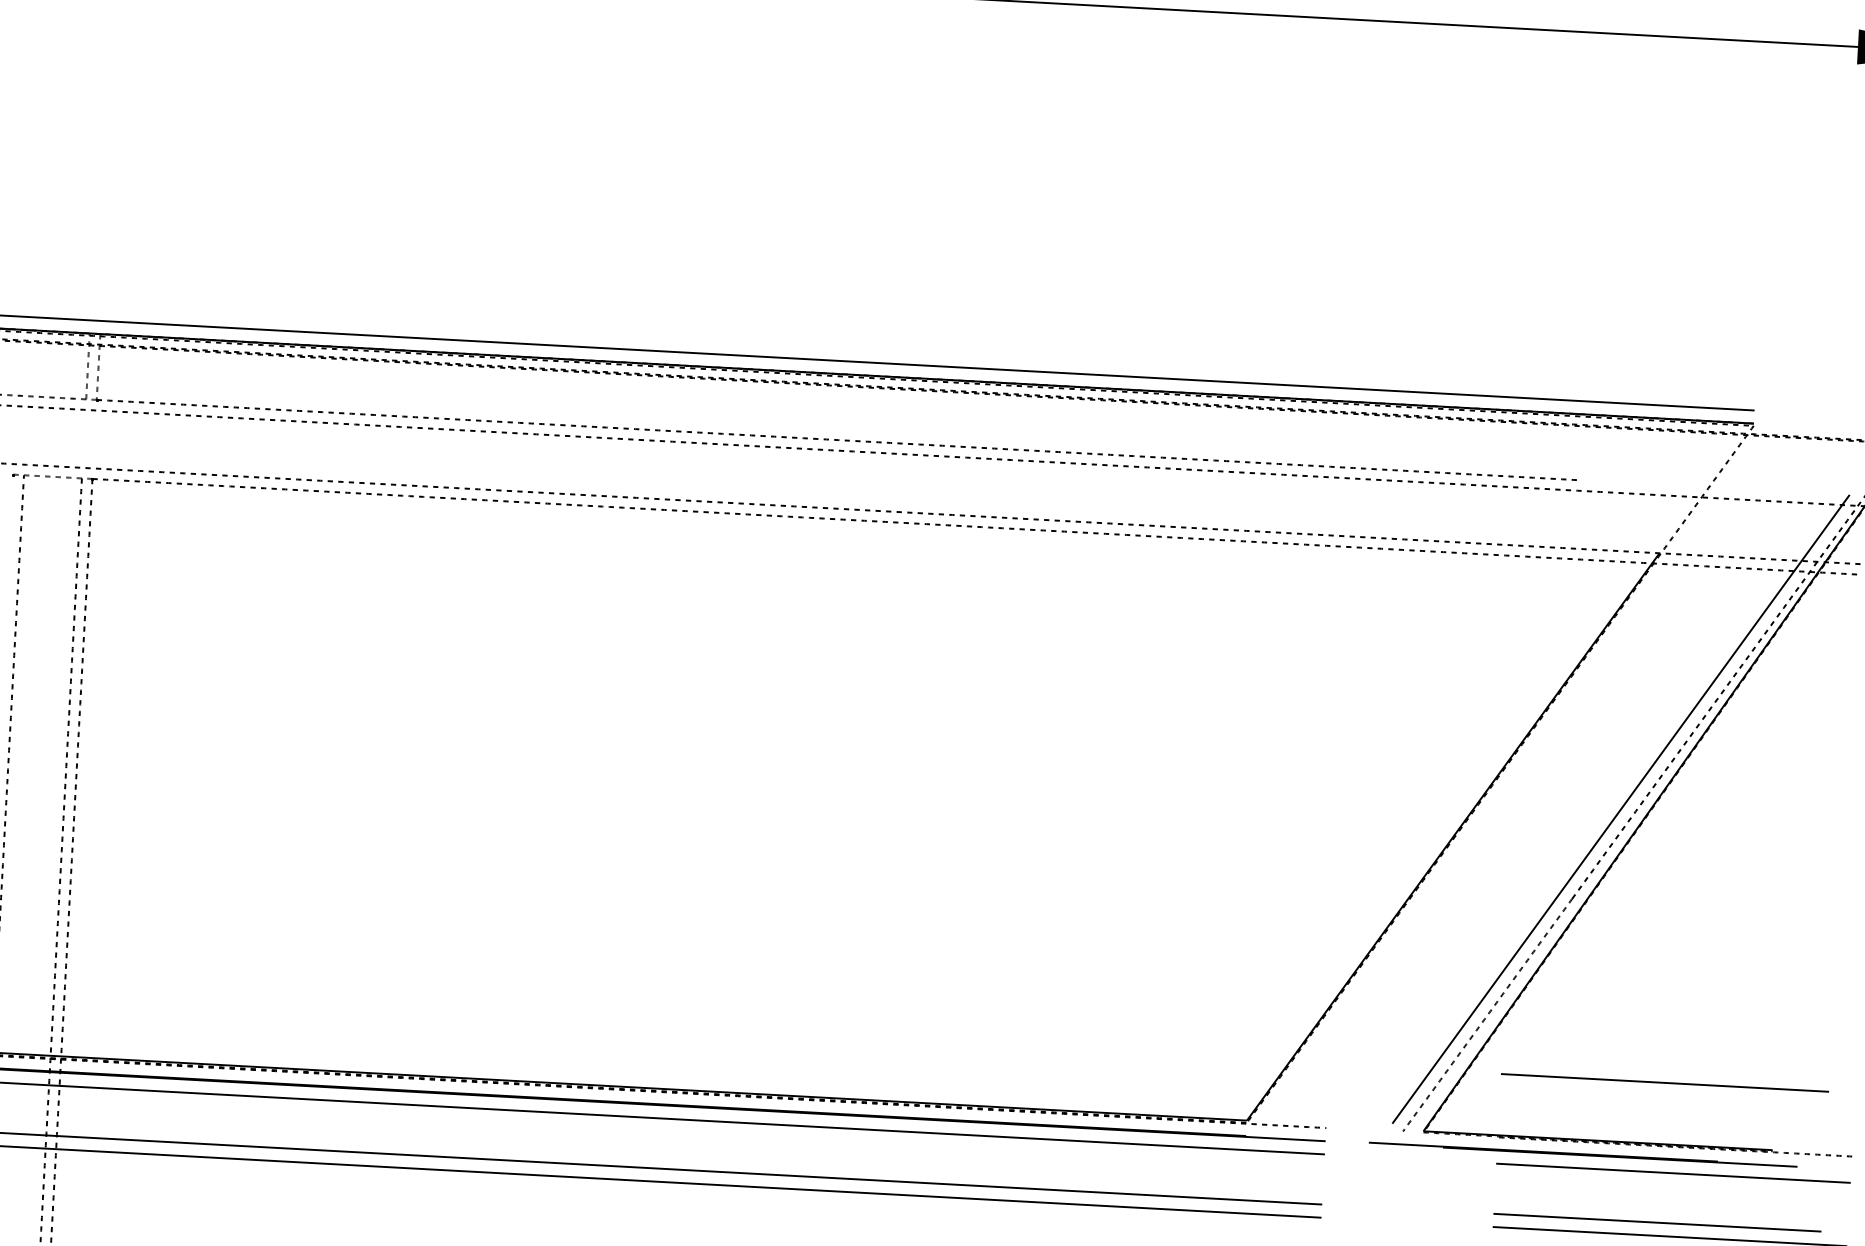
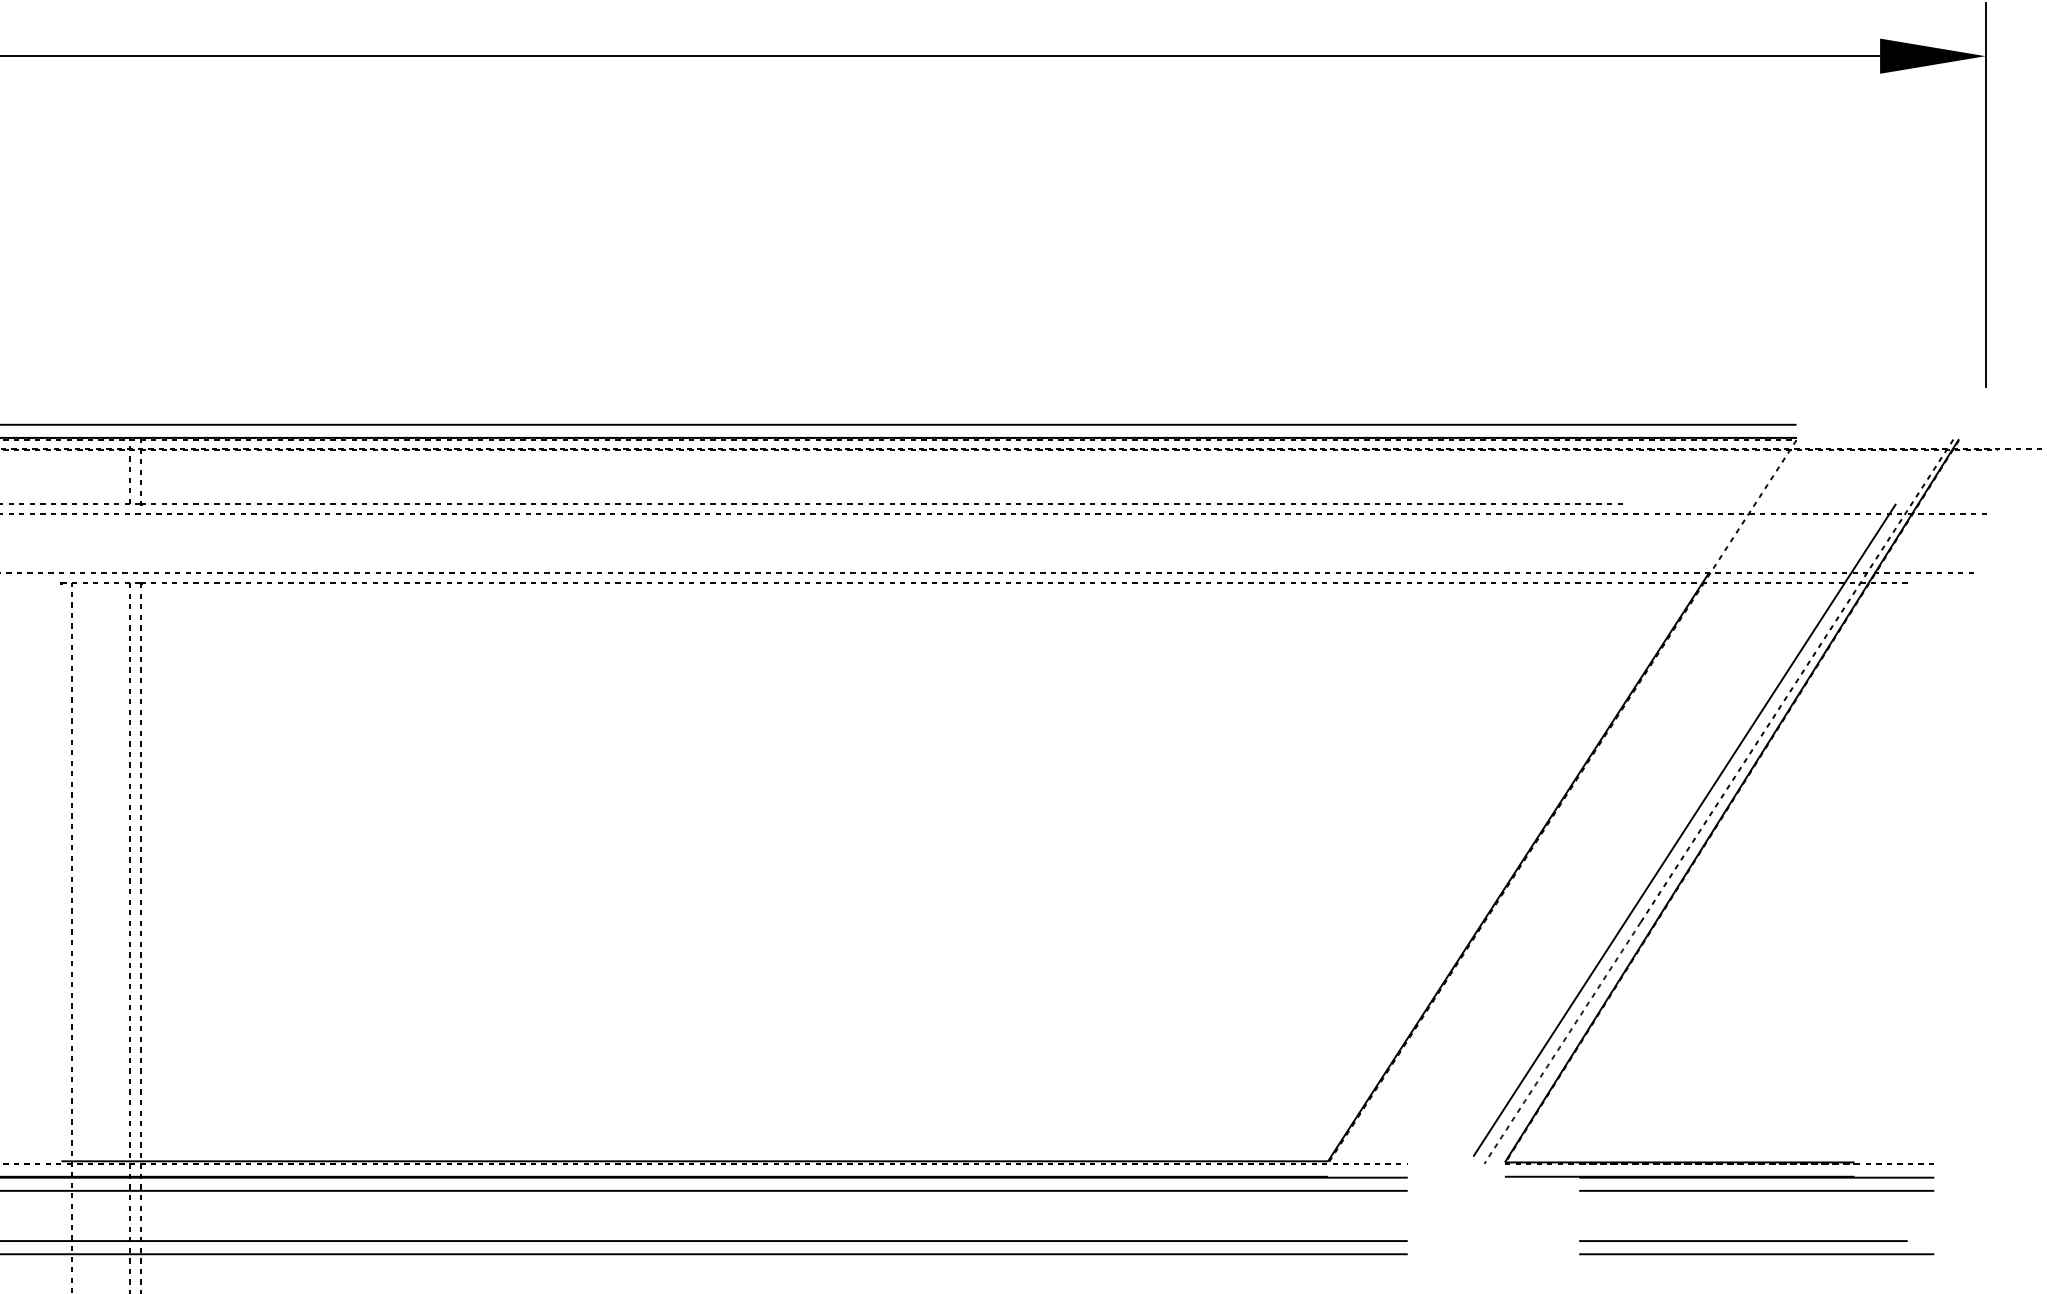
line: (1665, 1082) -> (1743, 1100), removed
line: (1583, 1154) -> (1719, 1176), moved

